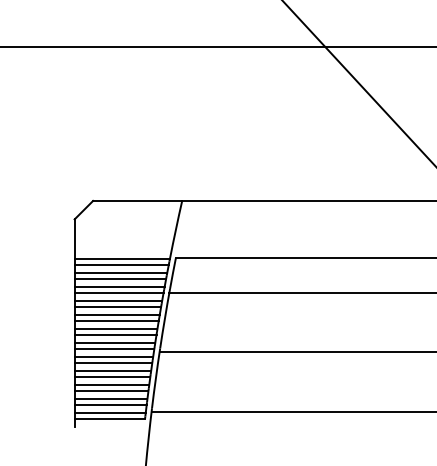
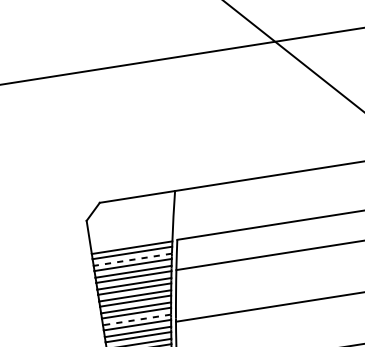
line: (120, 272) -> (132, 259), solid -> dashed
line: (114, 342) -> (136, 319), solid -> dashed

